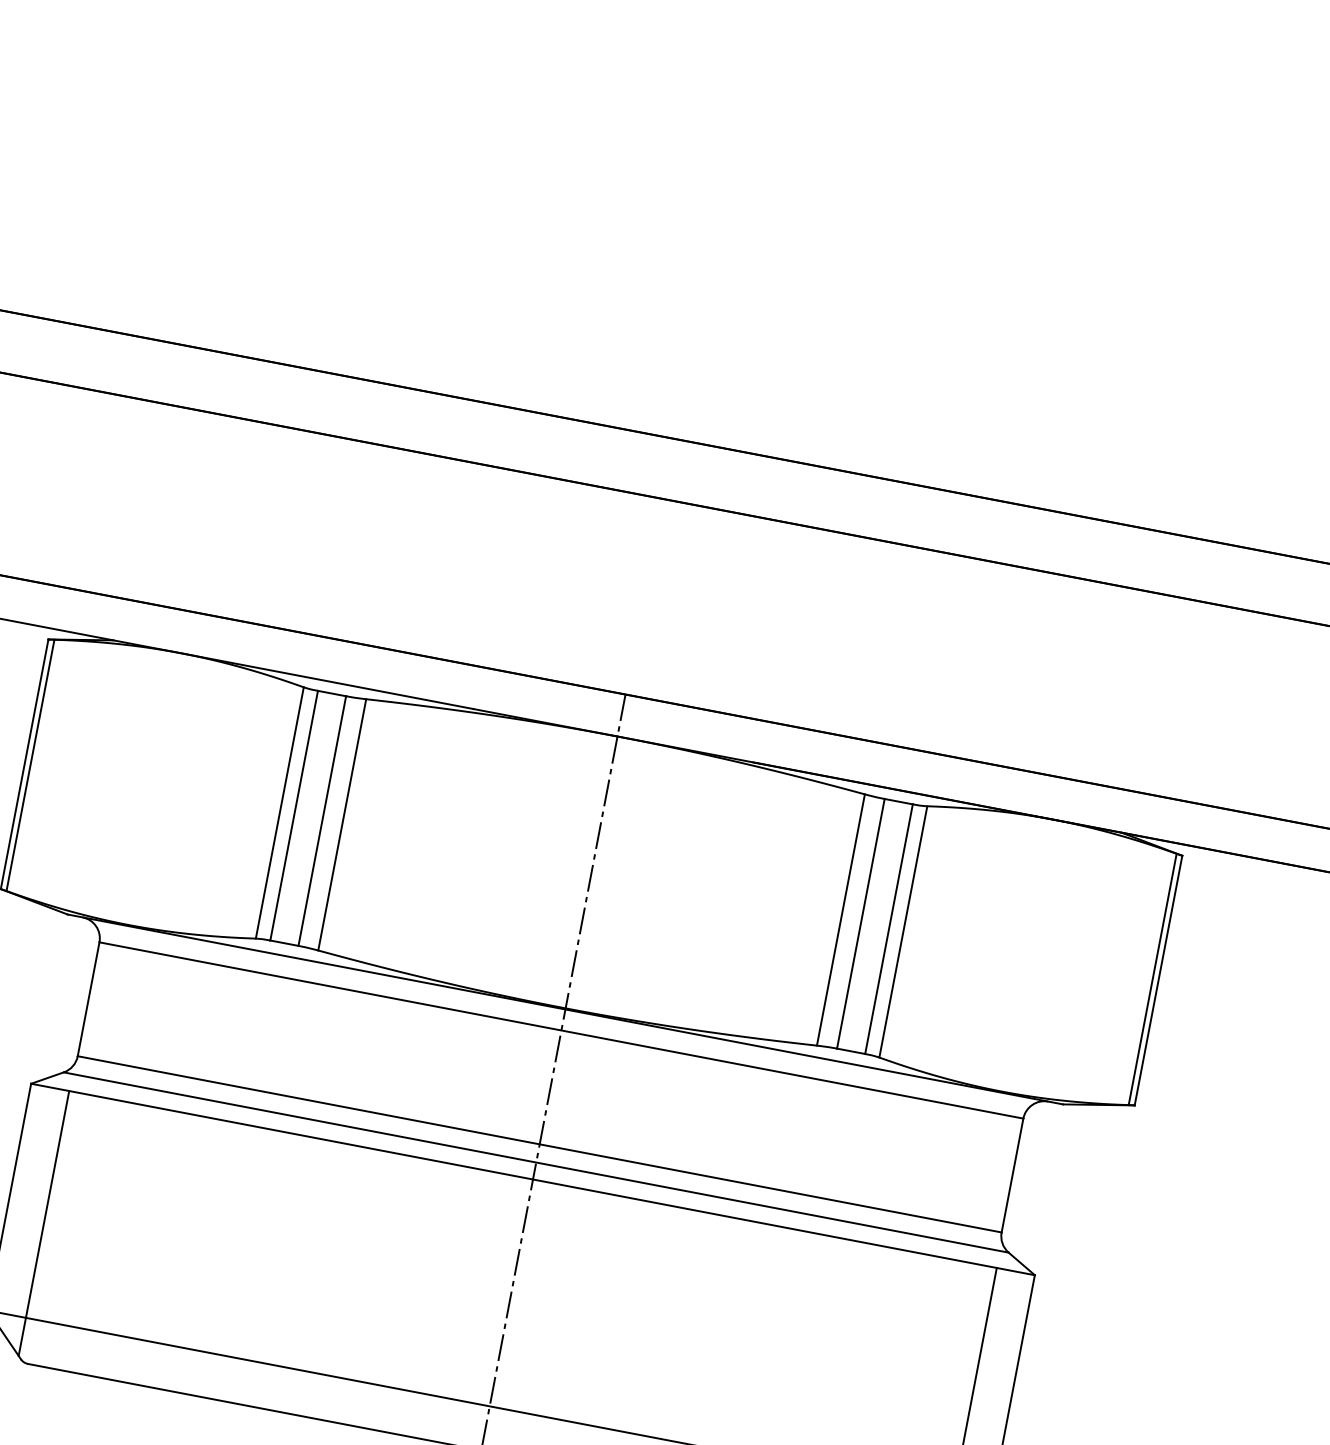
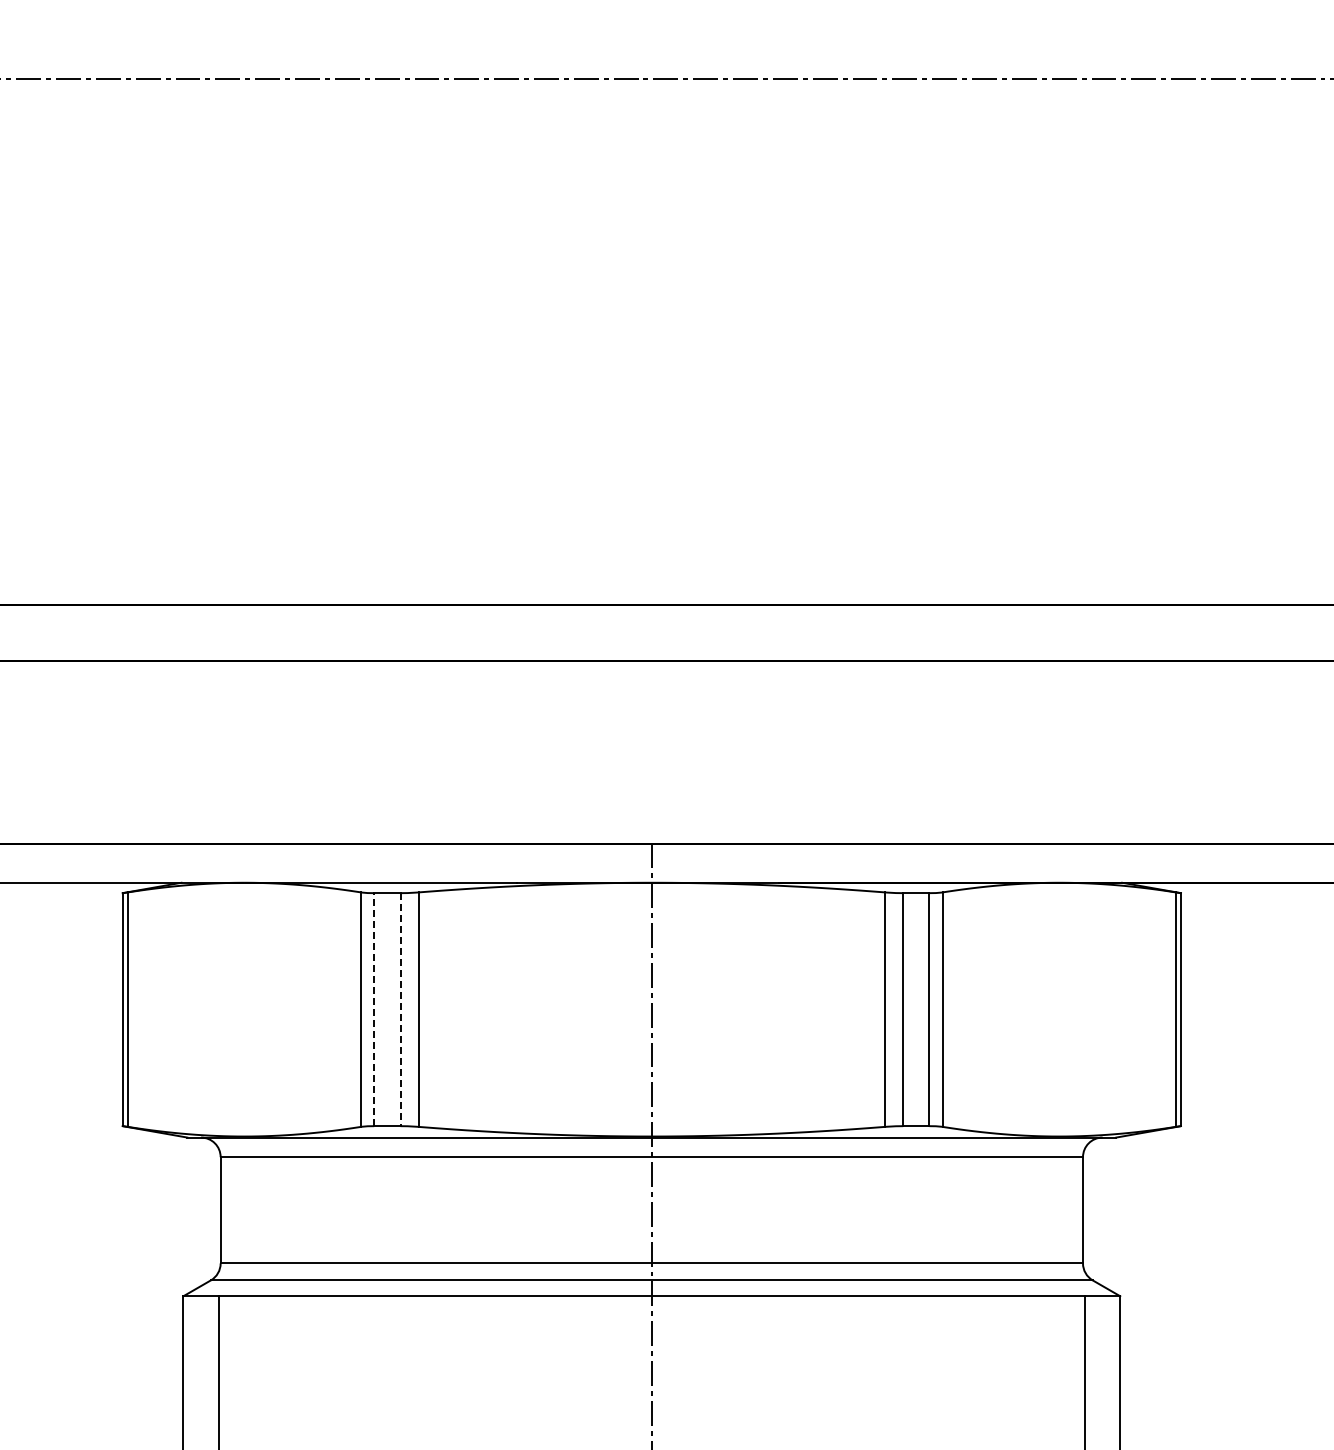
line: (294, 815) -> (374, 1009), solid -> dashed
line: (322, 820) -> (400, 1009), solid -> dashed

